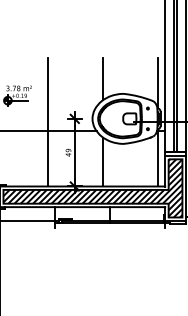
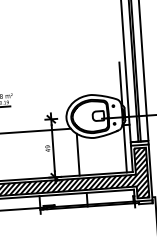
line: (103, 79) -> (73, 83), removed
line: (48, 122) -> (28, 123), removed

